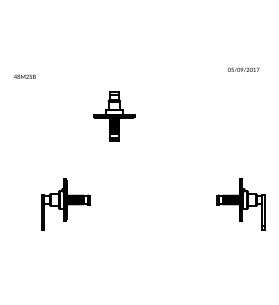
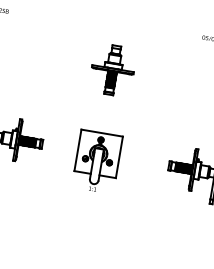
part: (114, 116) -> (112, 70), moved
part: (146, 207) -> (97, 161), added

